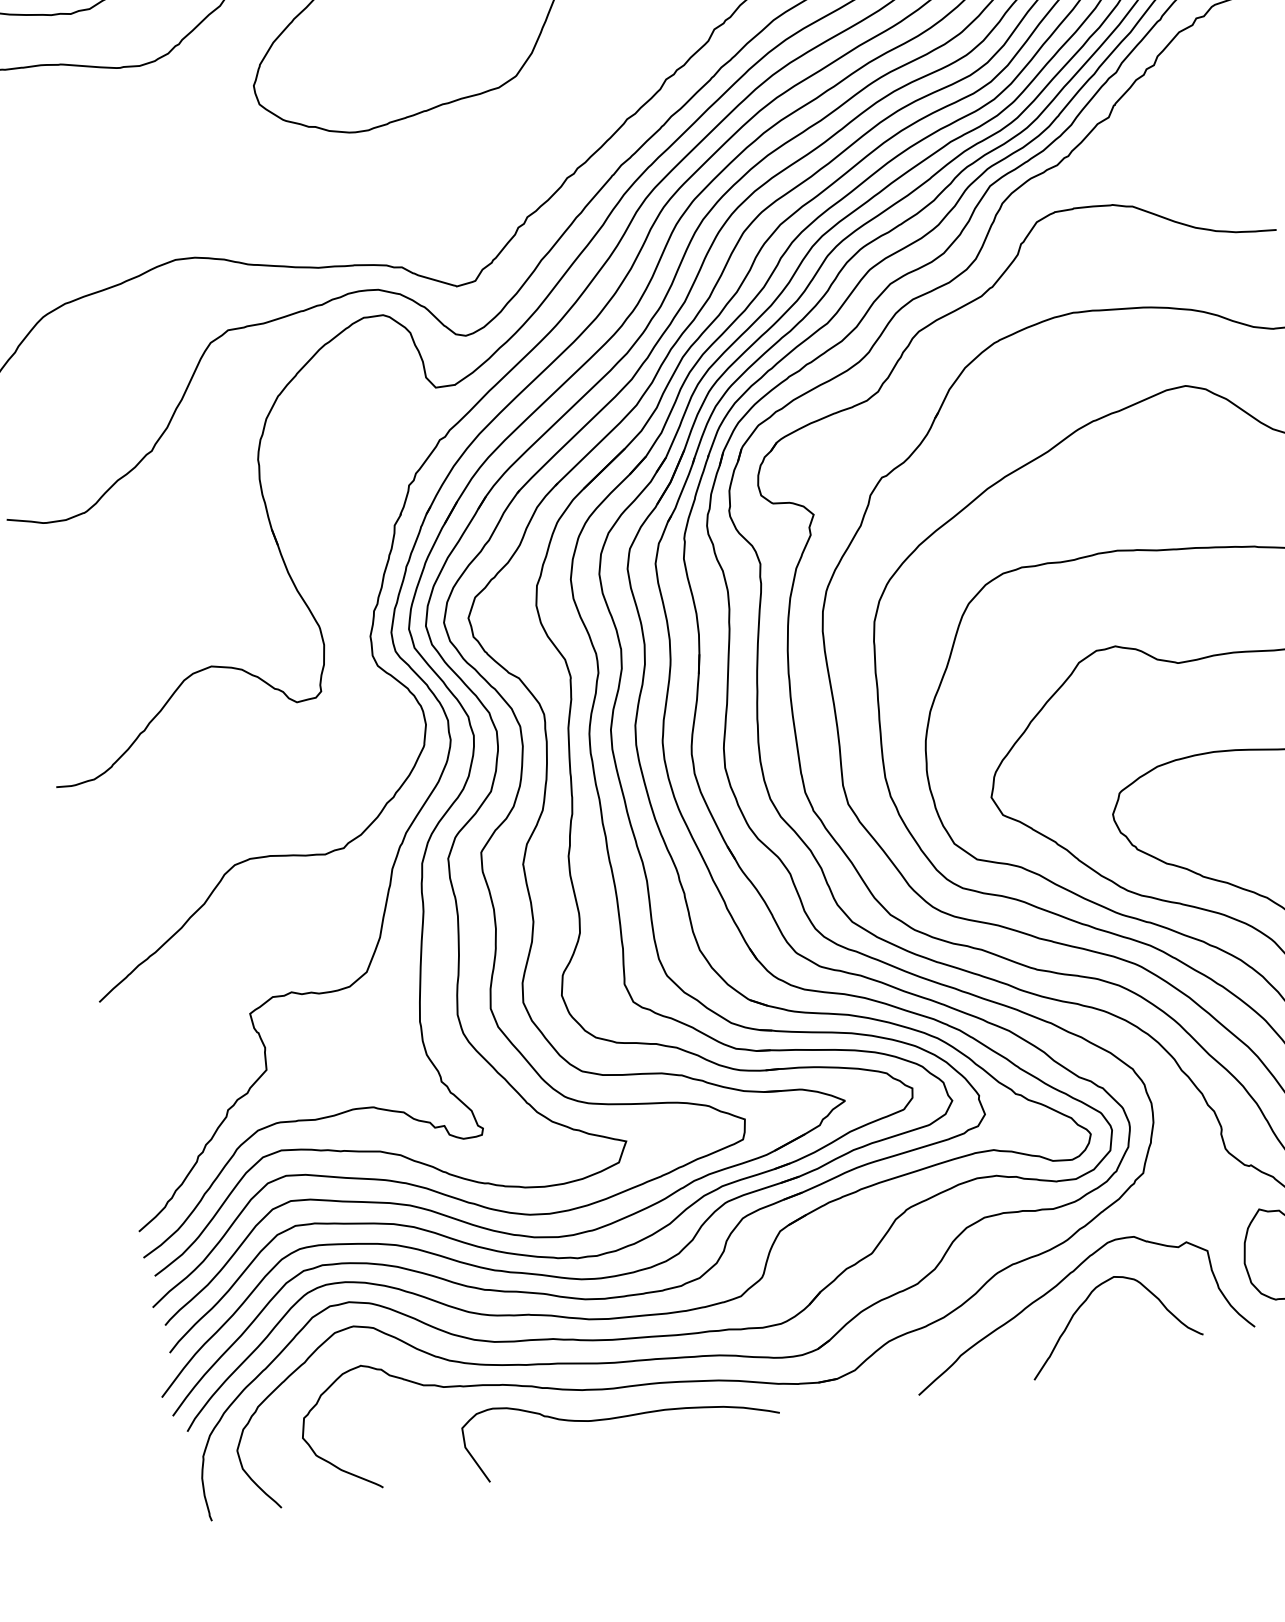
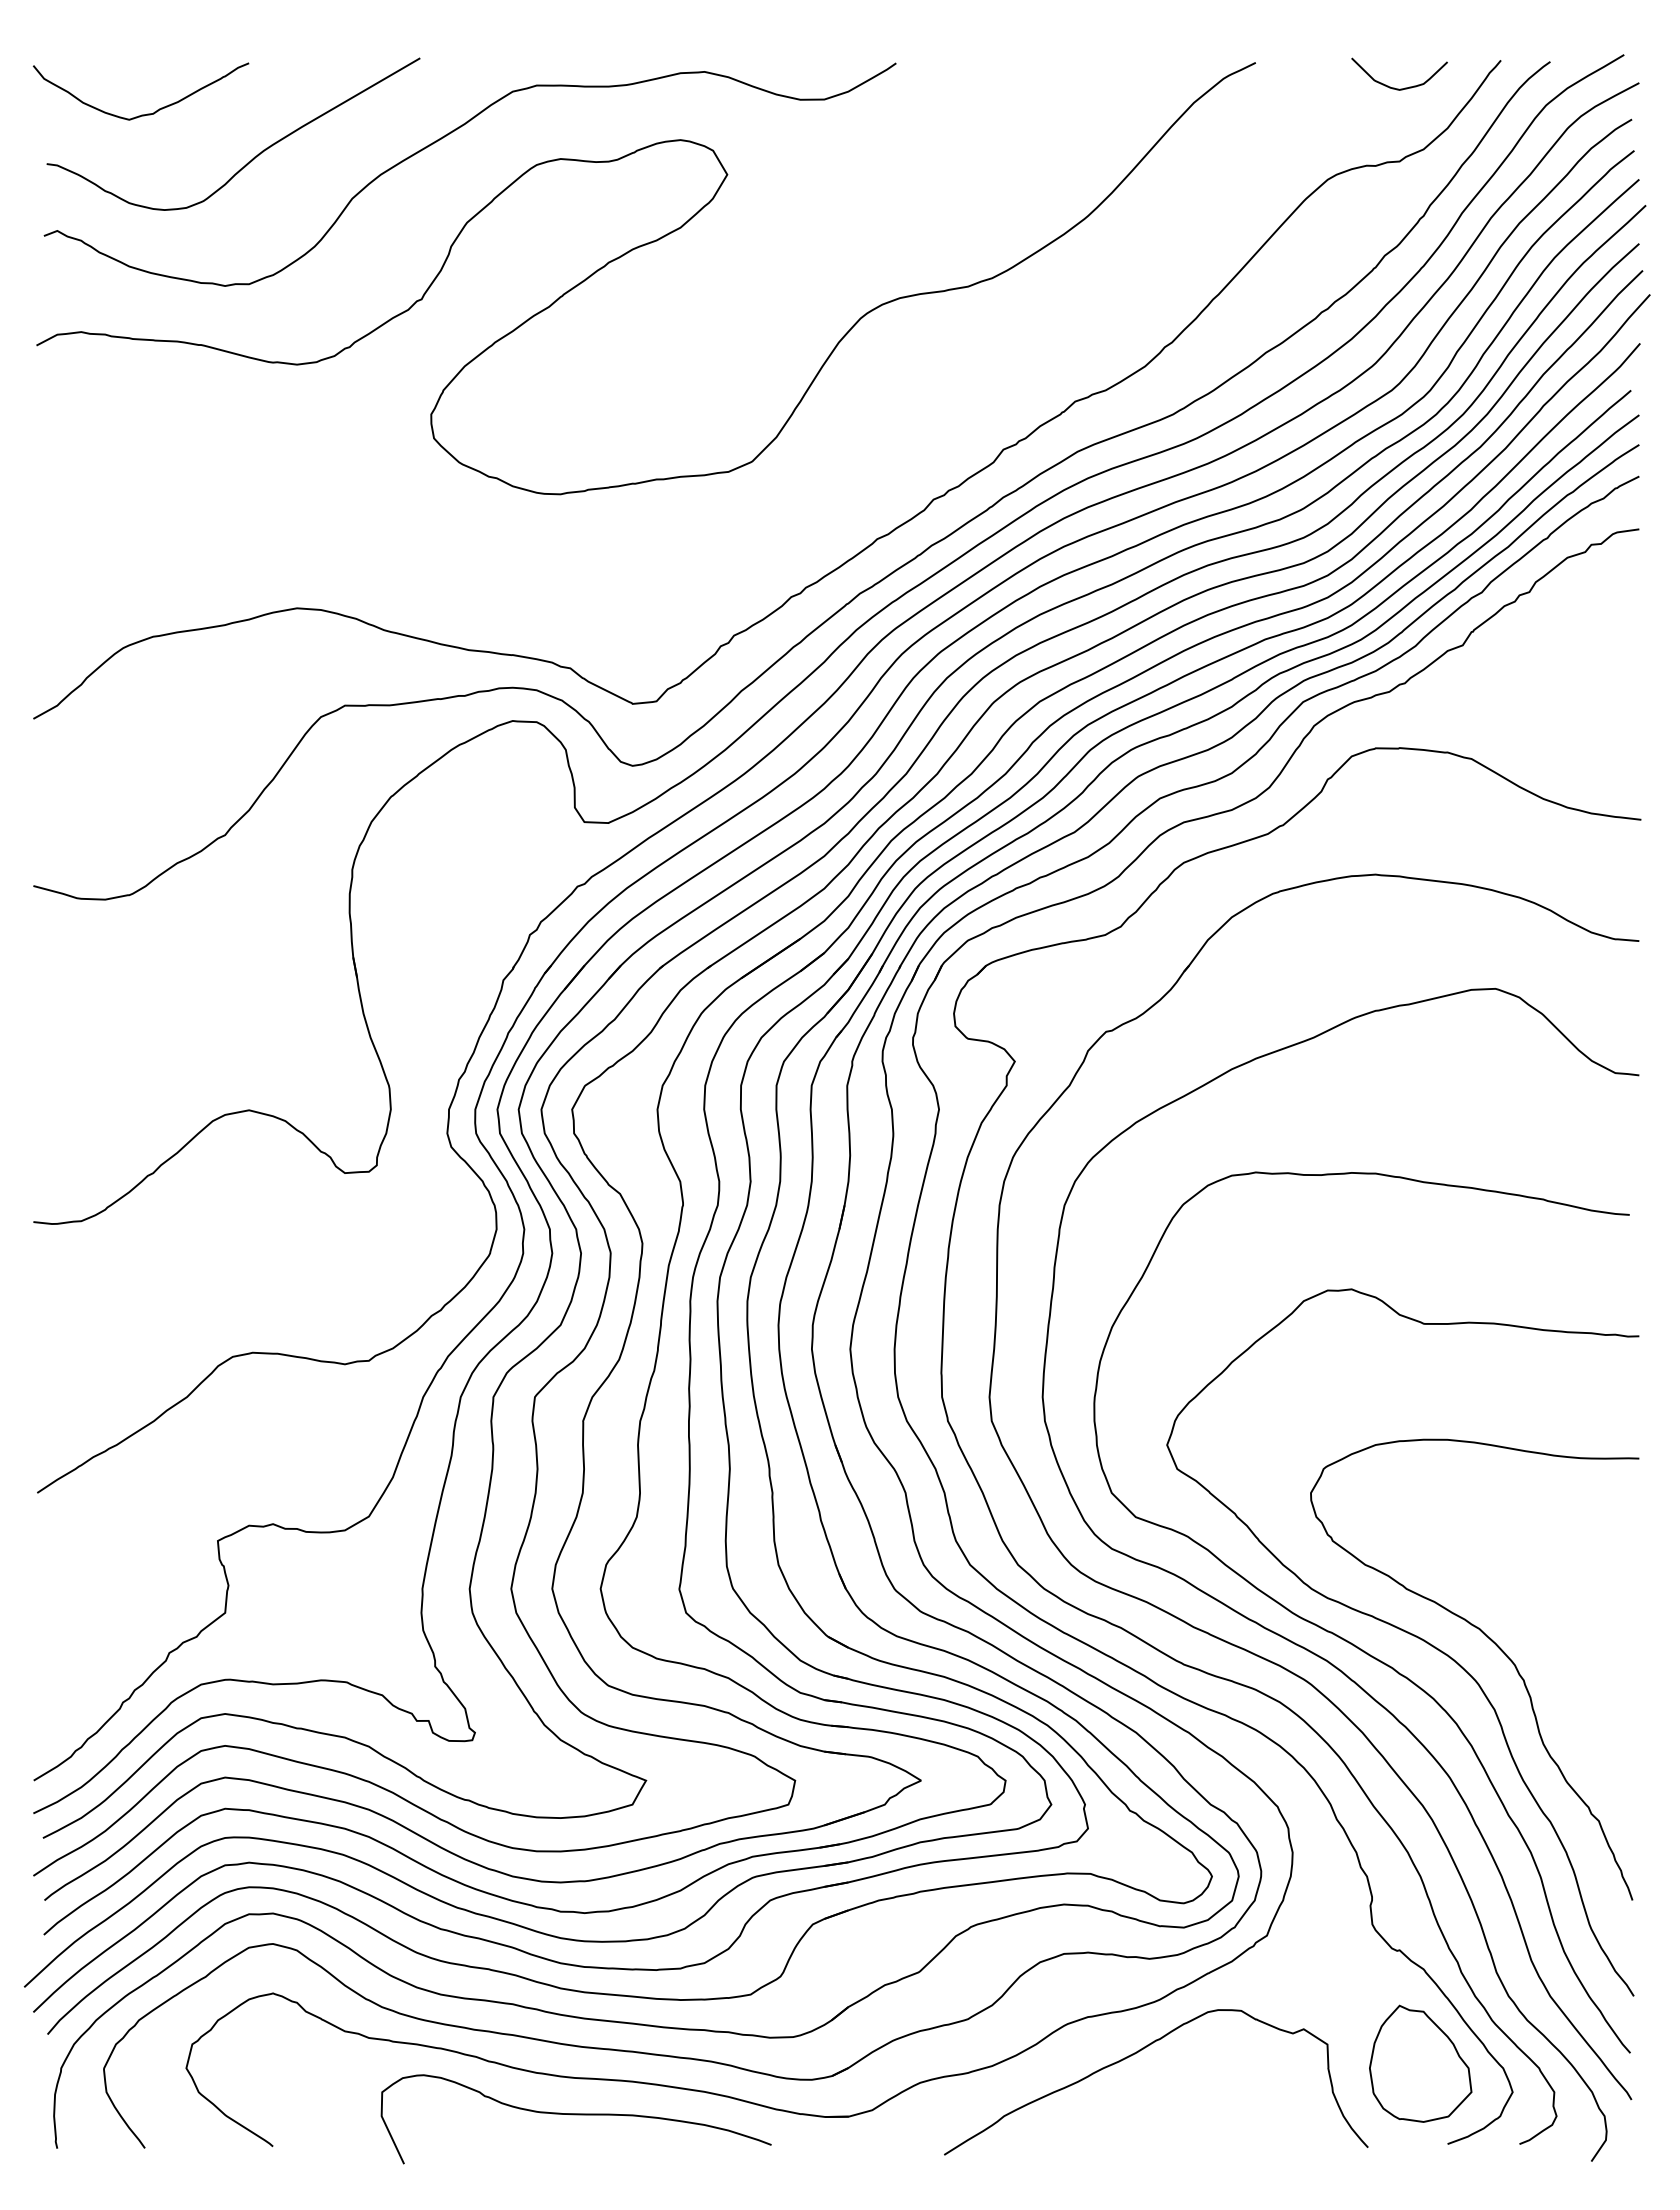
curve: (1085, 1302) -> (1167, 2079), removed

